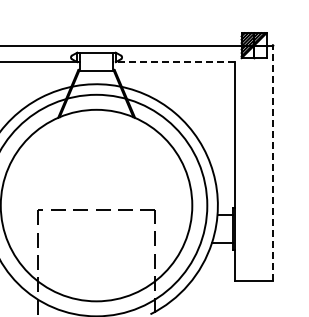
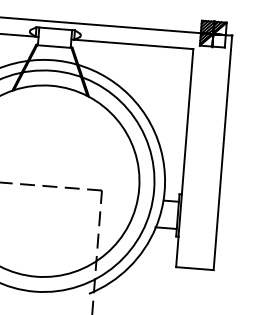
line: (173, 62) -> (131, 44), dashed -> solid
line: (272, 163) -> (222, 153), dashed -> solid

